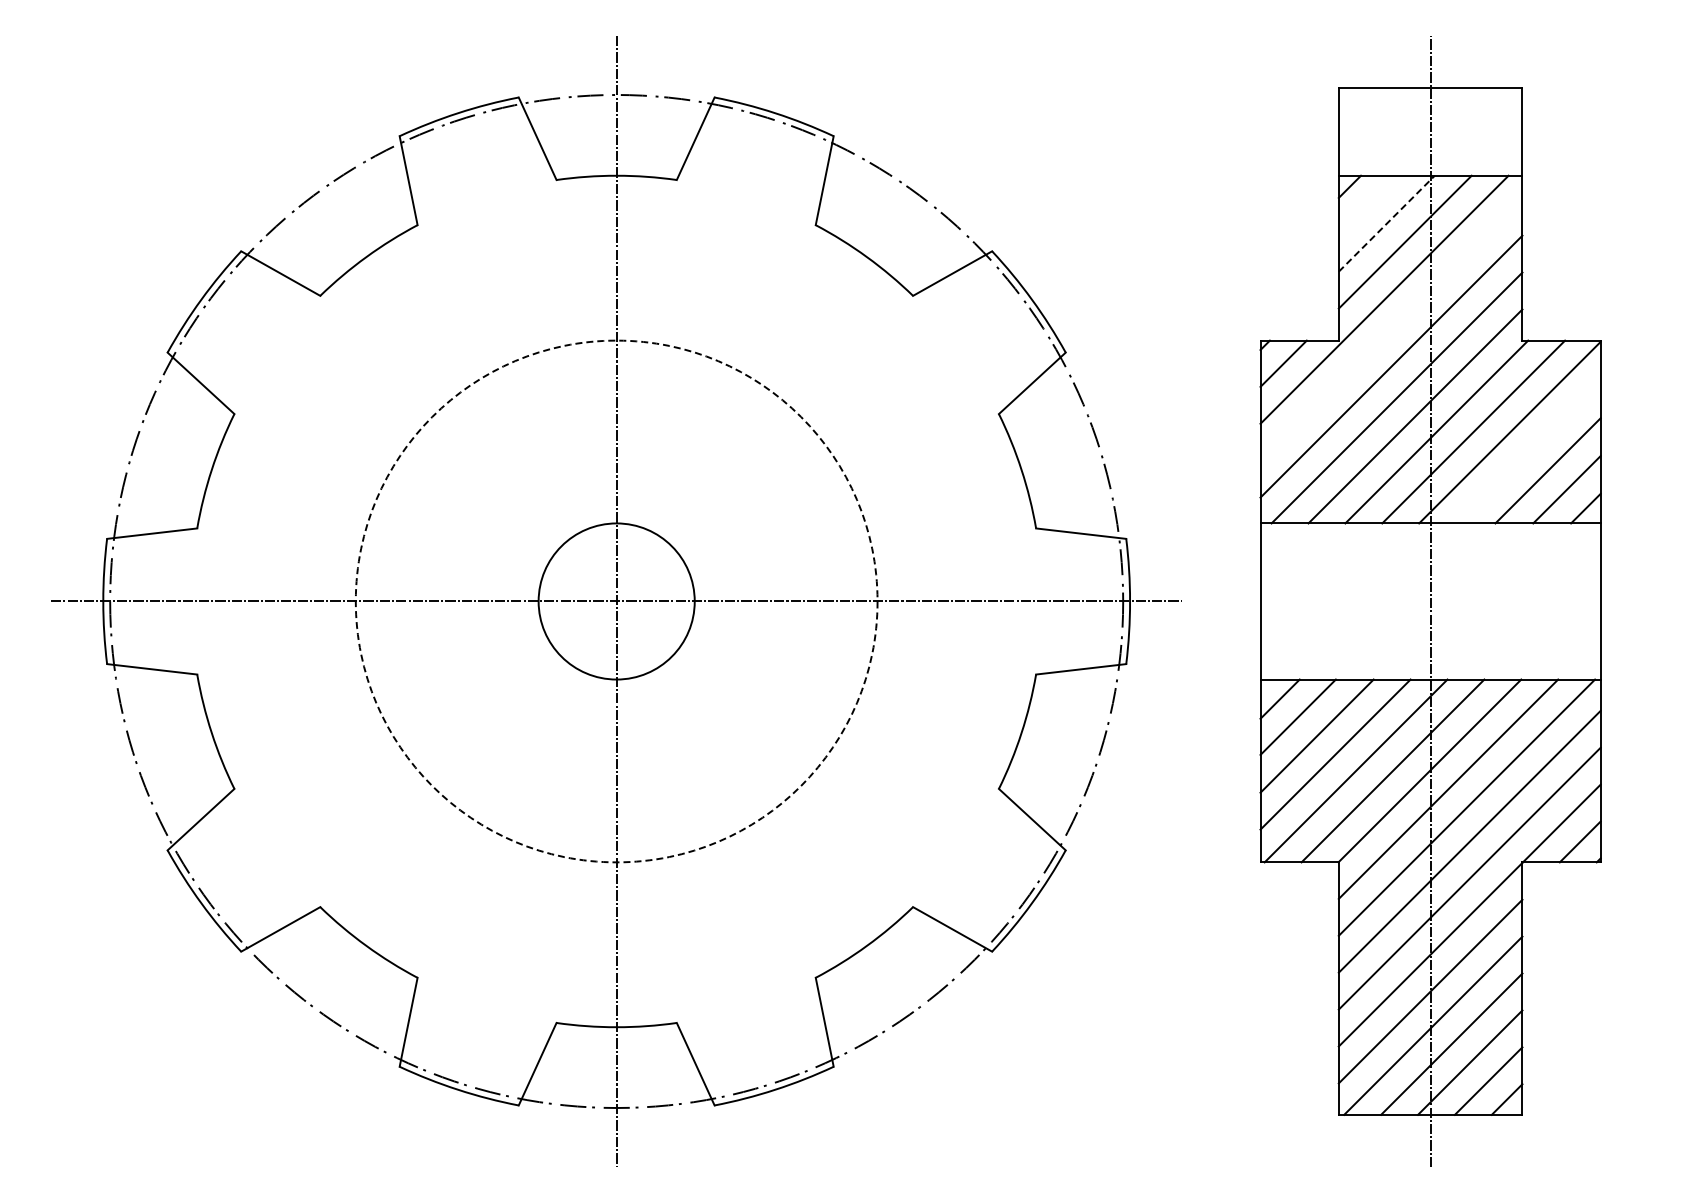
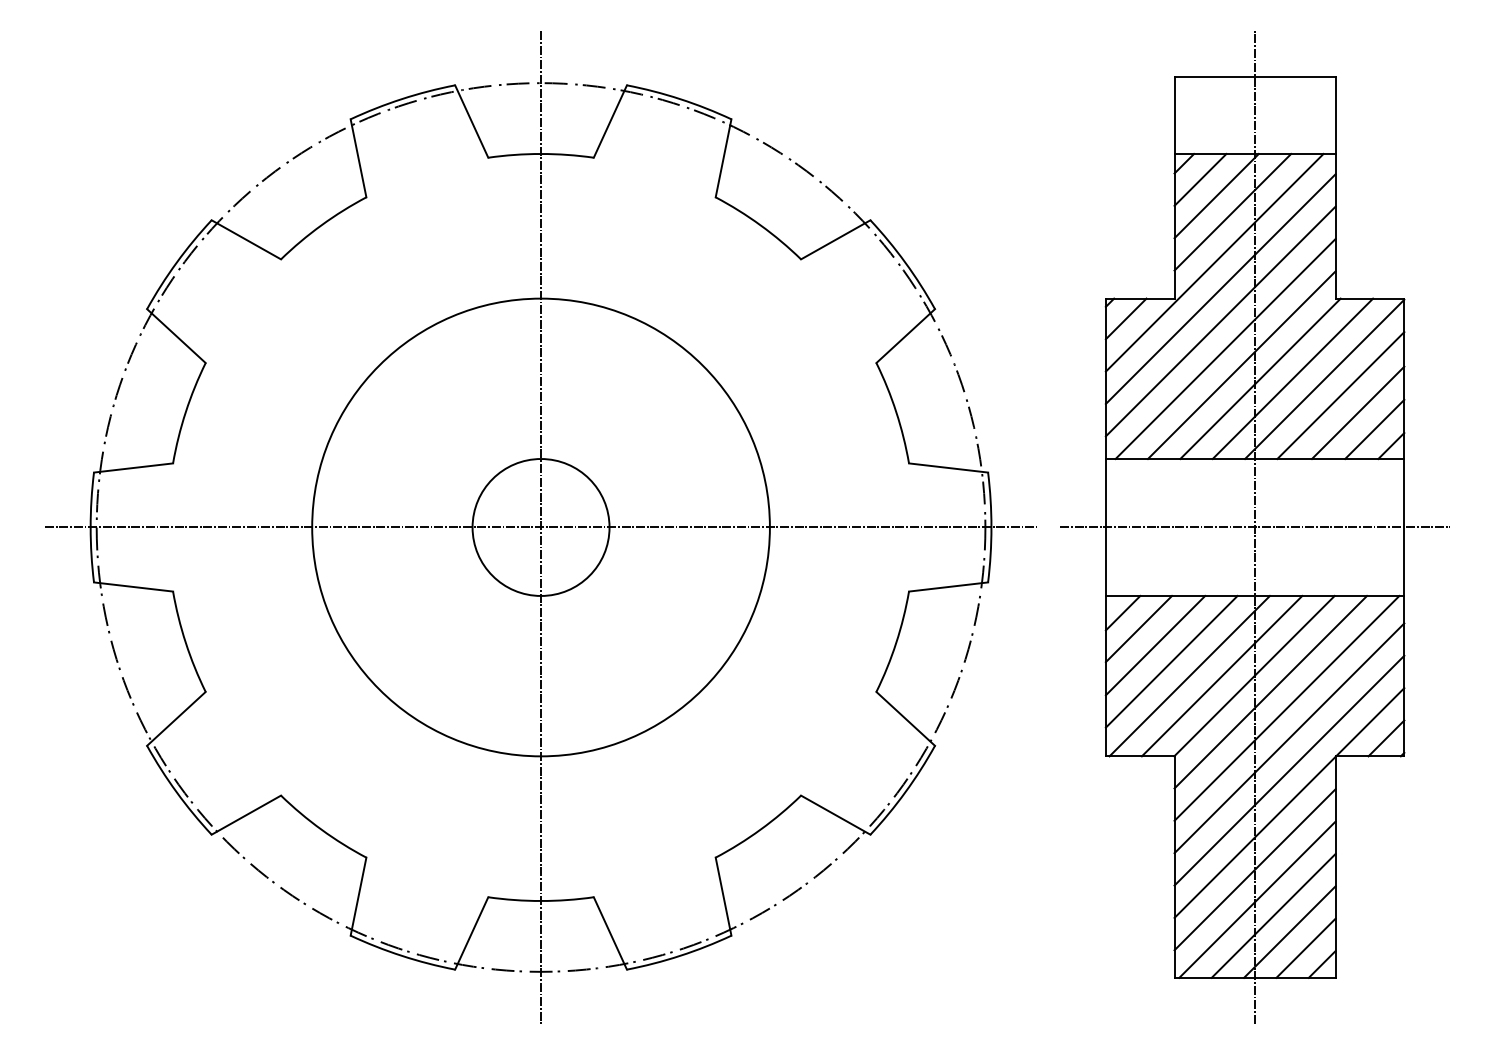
line: (1367, 204) -> (1199, 179), added
line: (1386, 223) -> (1216, 195), dashed -> solid
line: (1391, 329) -> (1220, 288), added
line: (1527, 450) -> (1340, 395), added
circle: (616, 601) -> (540, 527), dashed -> solid
line: (1430, 601) -> (1255, 527), added

